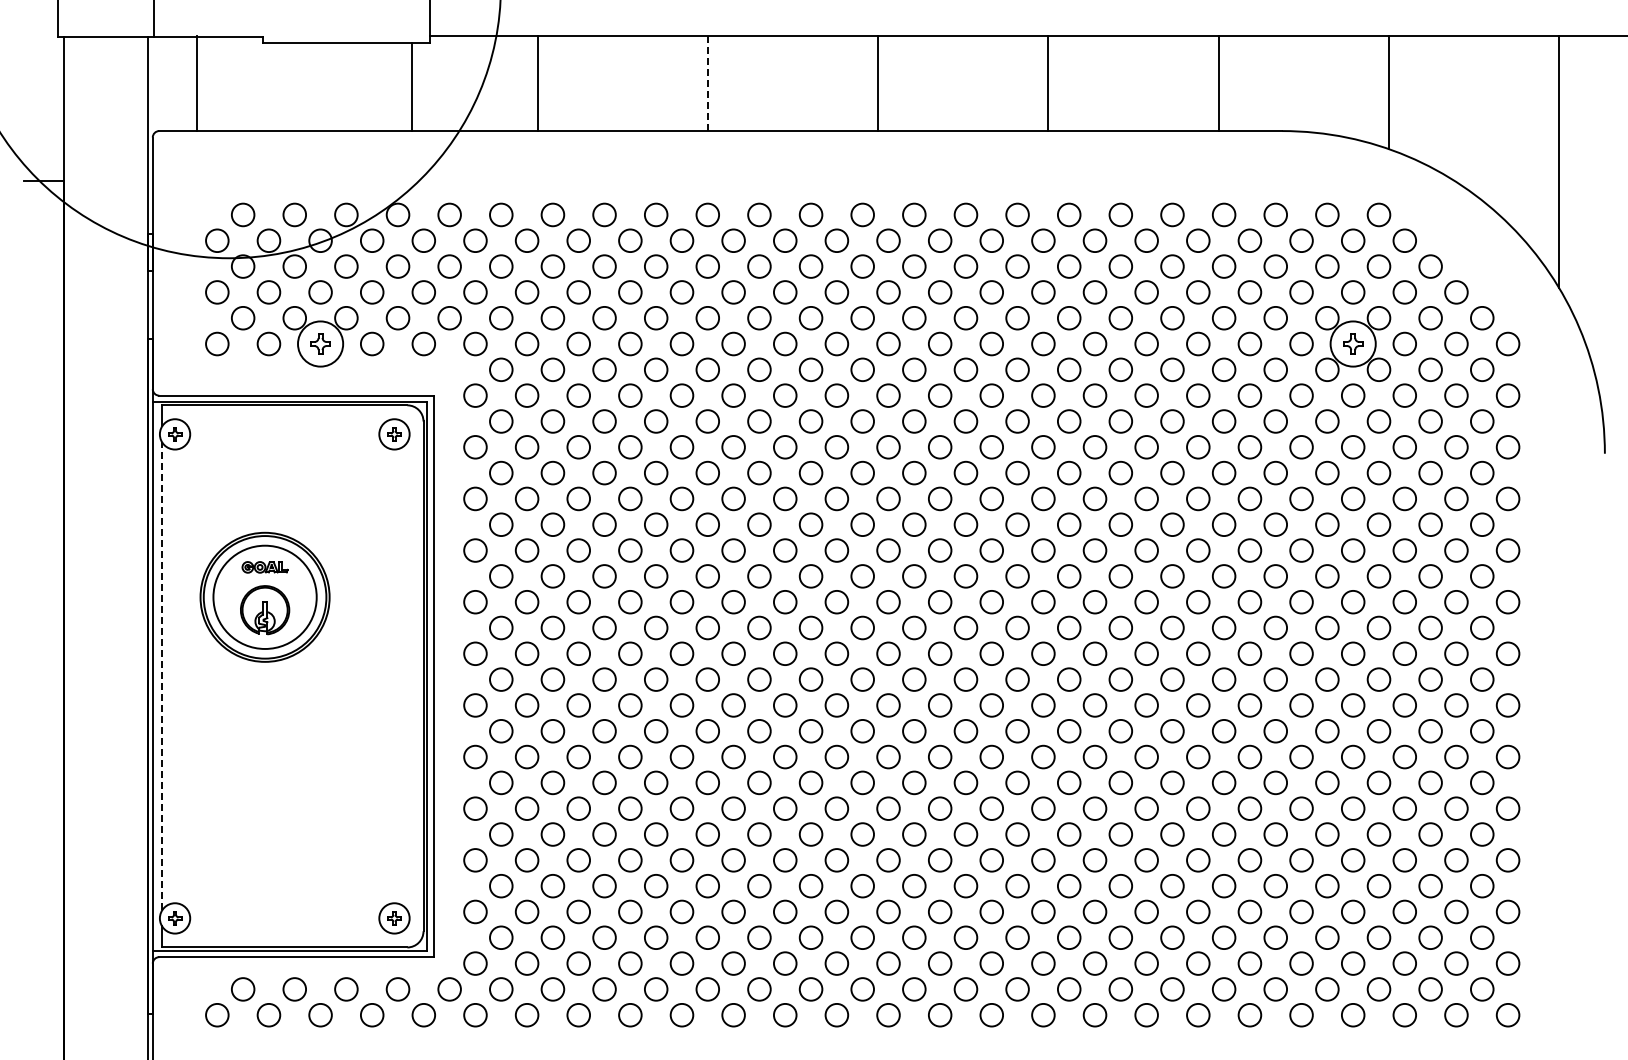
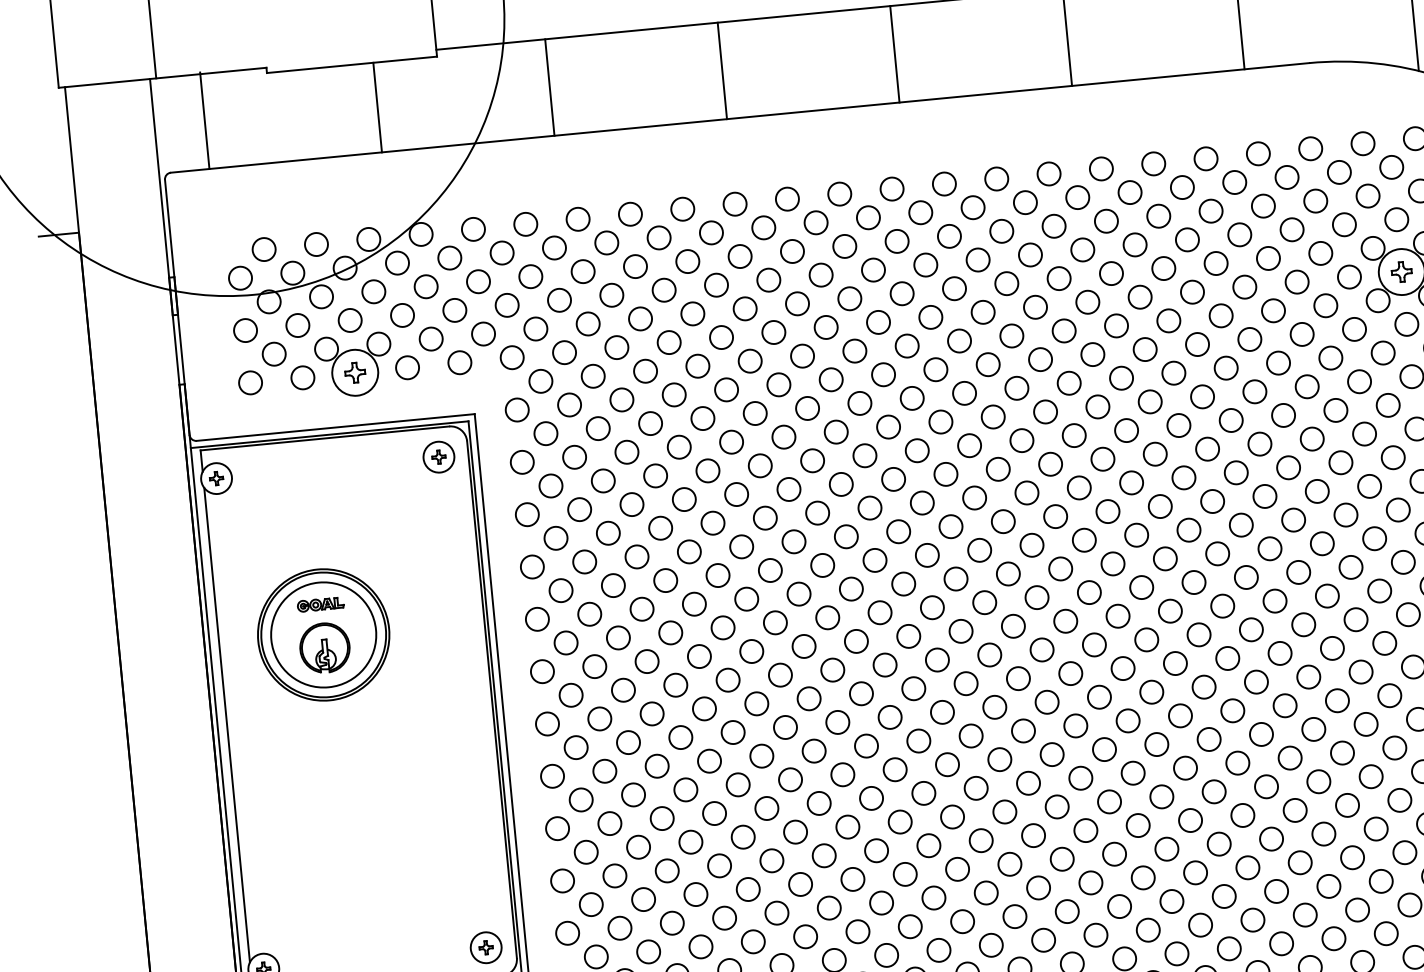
line: (707, 83) -> (721, 70), dashed -> solid
line: (412, 86) -> (377, 107), moved
line: (162, 675) -> (227, 724), dashed -> solid

